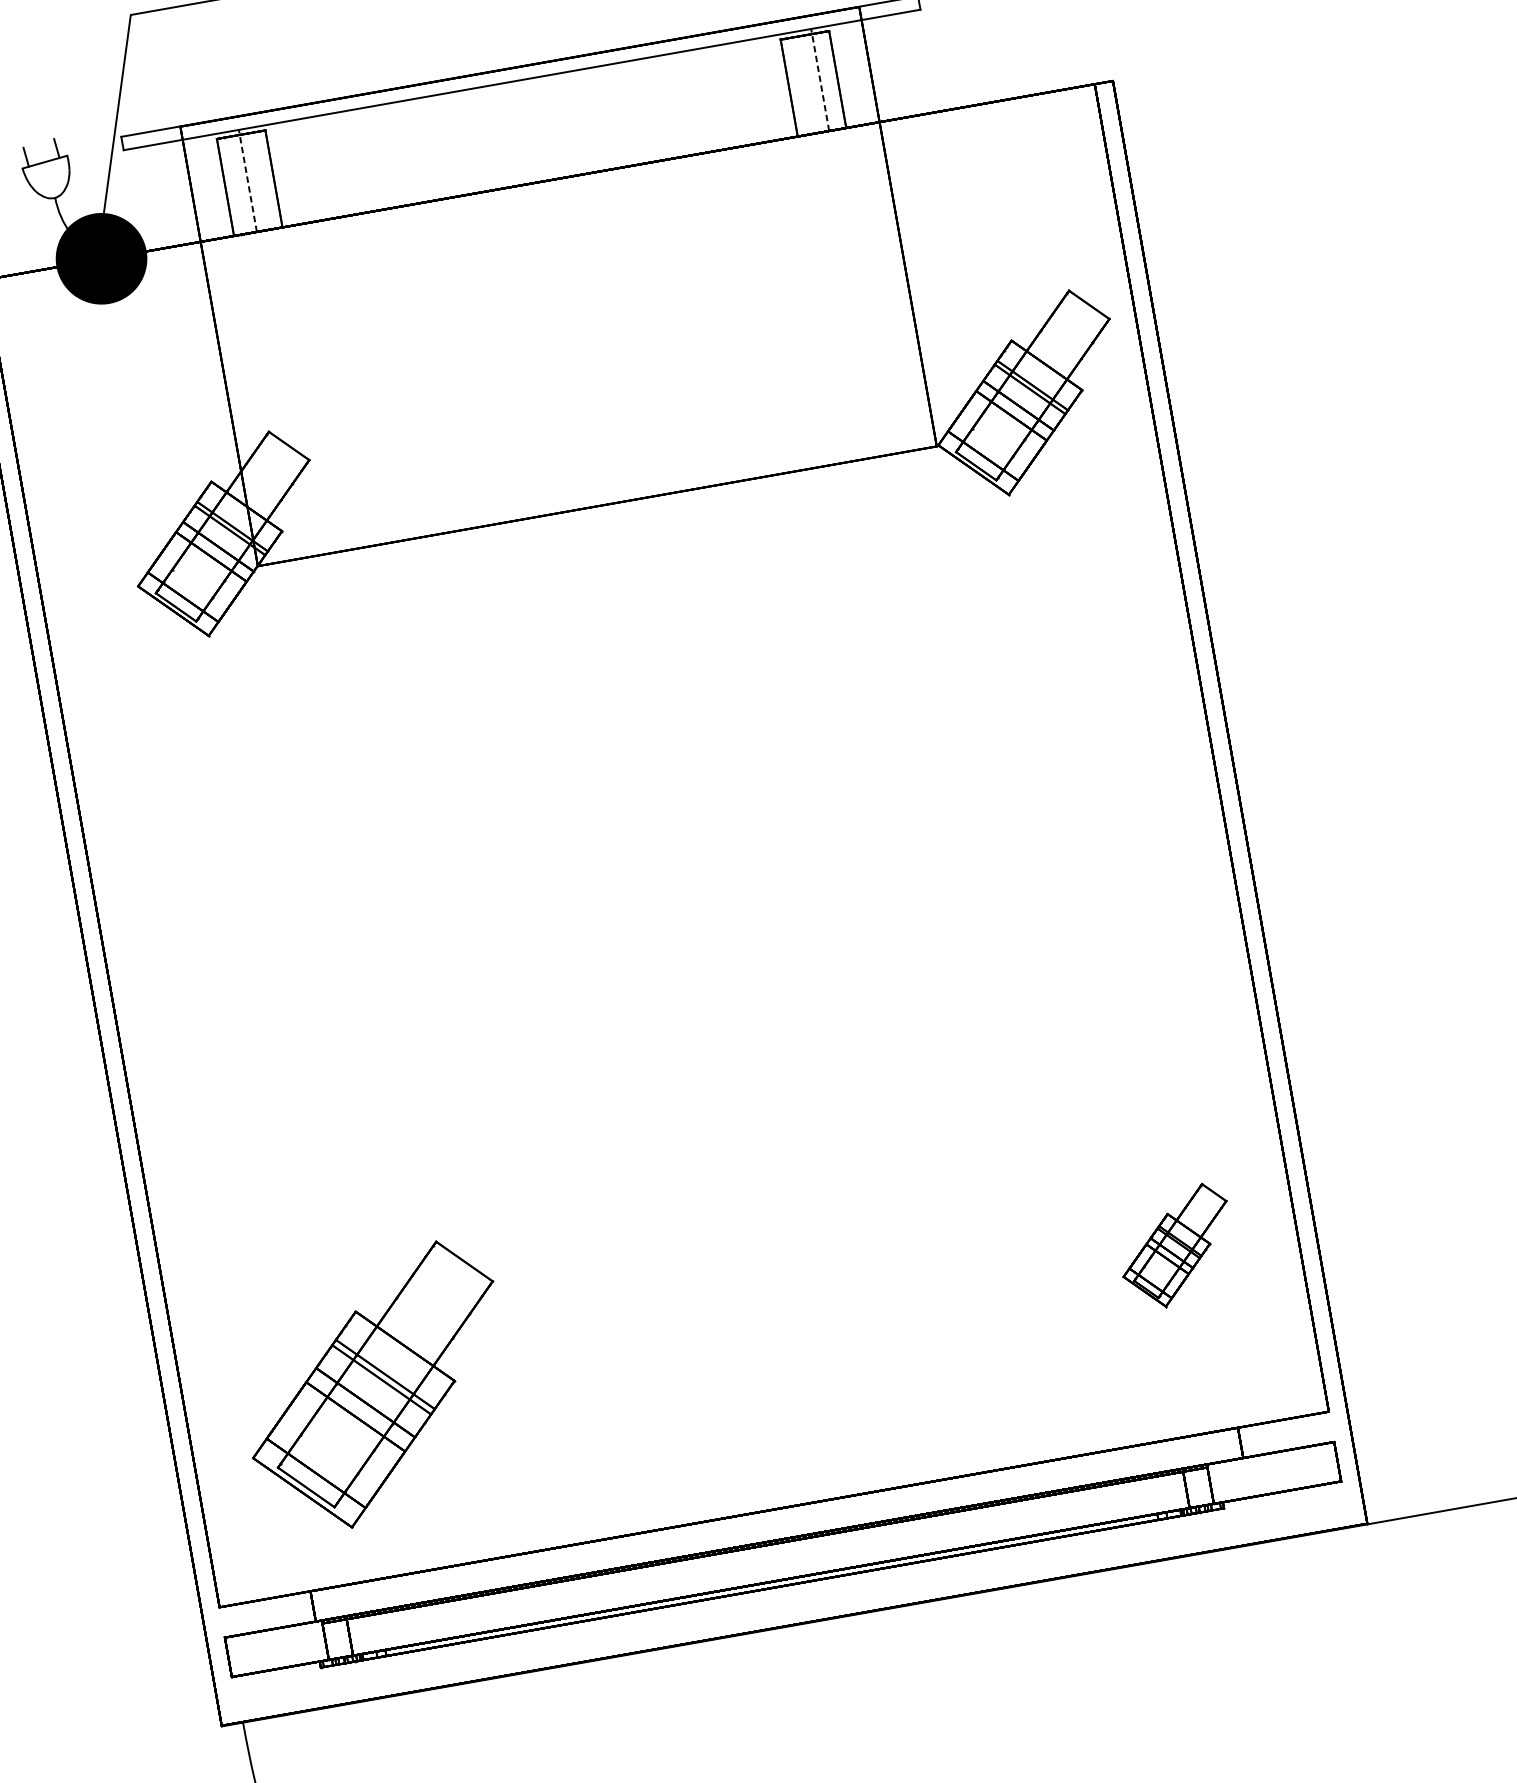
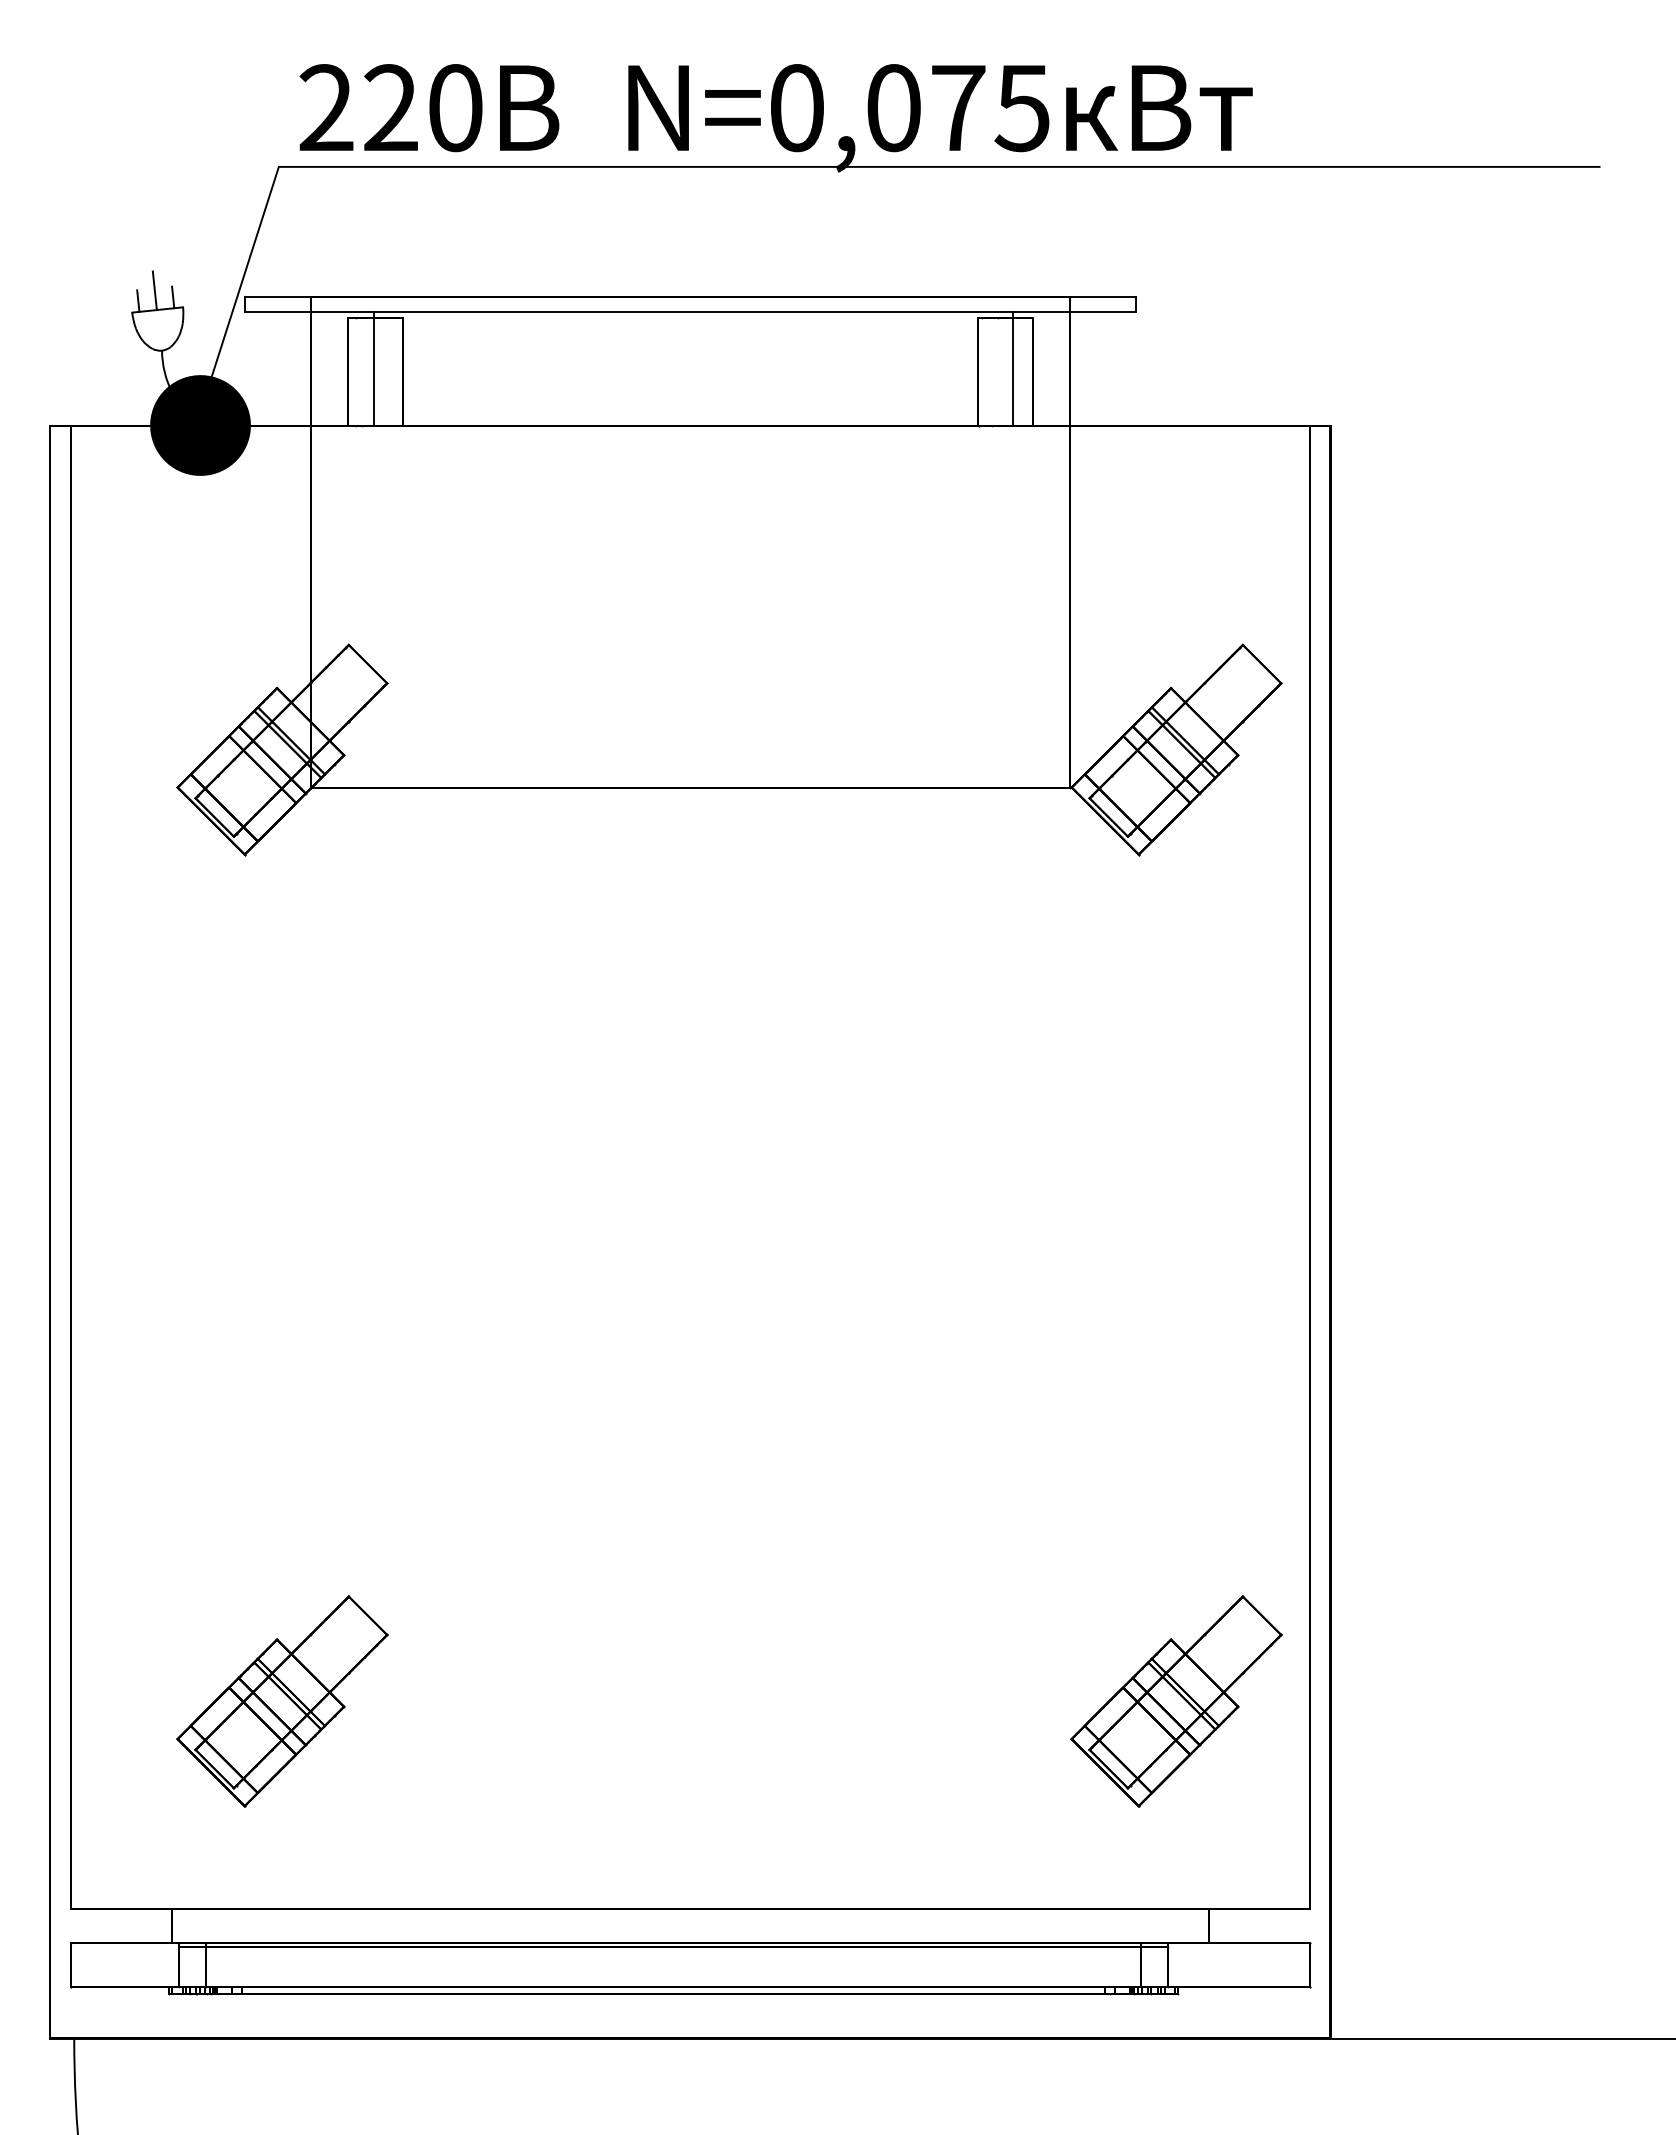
line: (820, 79) -> (1013, 368), dashed -> solid
line: (39, 145) -> (154, 290), added
line: (248, 180) -> (374, 368), dashed -> solid
part: (1176, 1246) -> (1176, 1701), size x1.67
part: (376, 1387) -> (282, 1701), size x0.71

